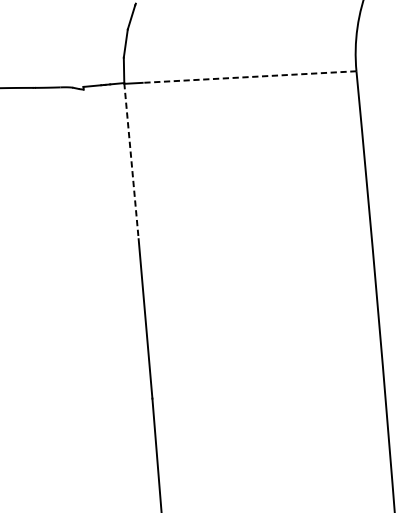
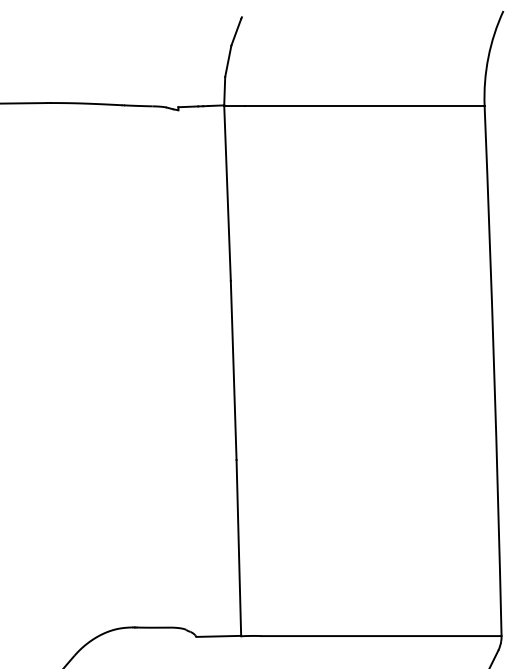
line: (249, 77) -> (364, 106), dashed -> solid
line: (131, 161) -> (227, 193), dashed -> solid

